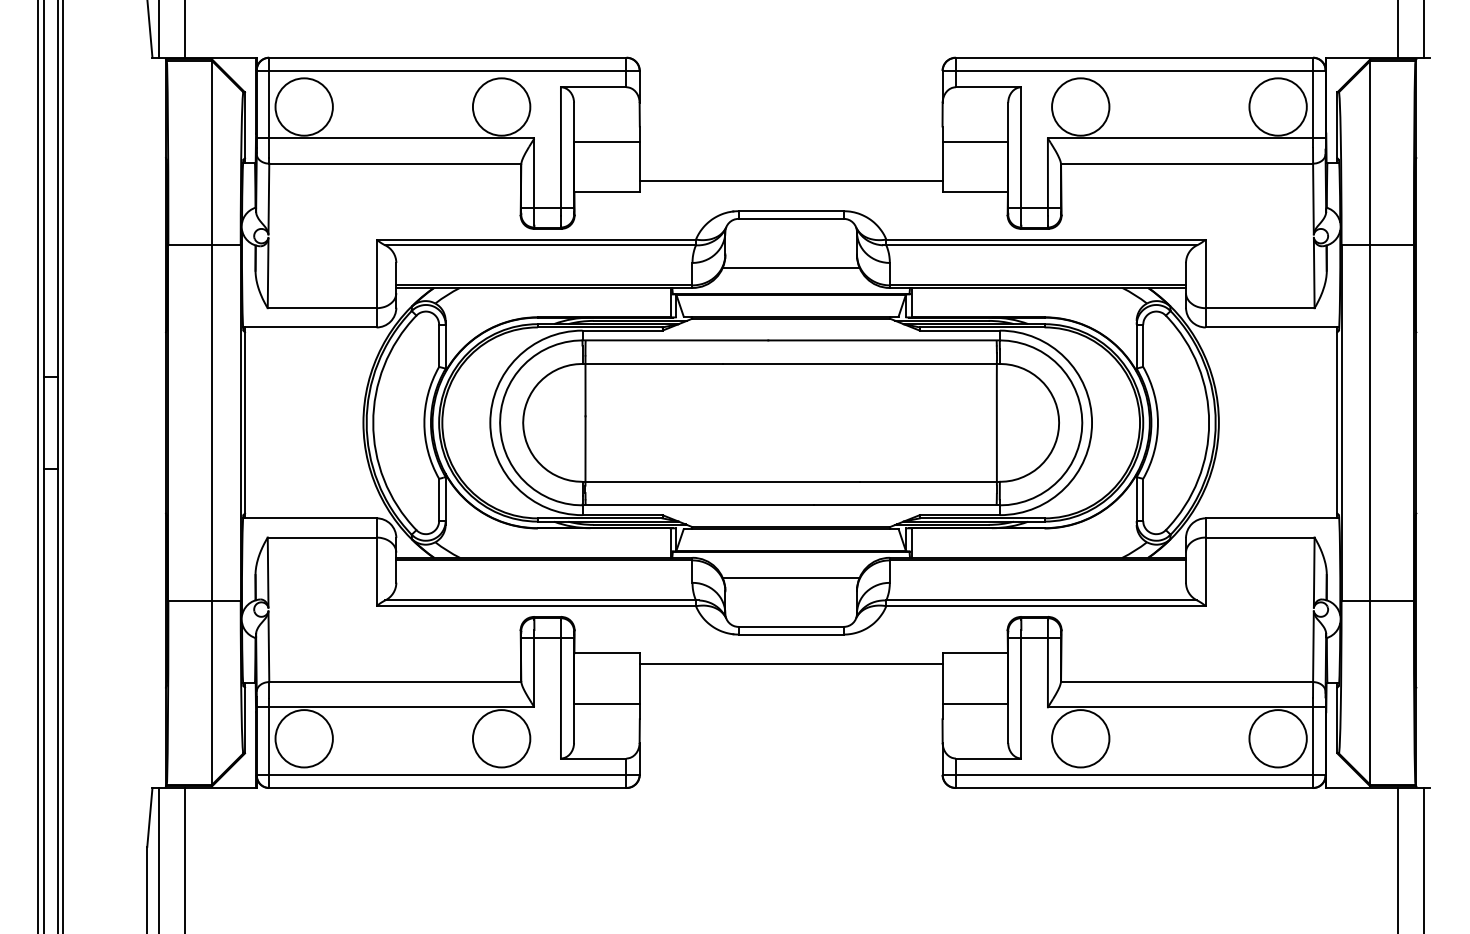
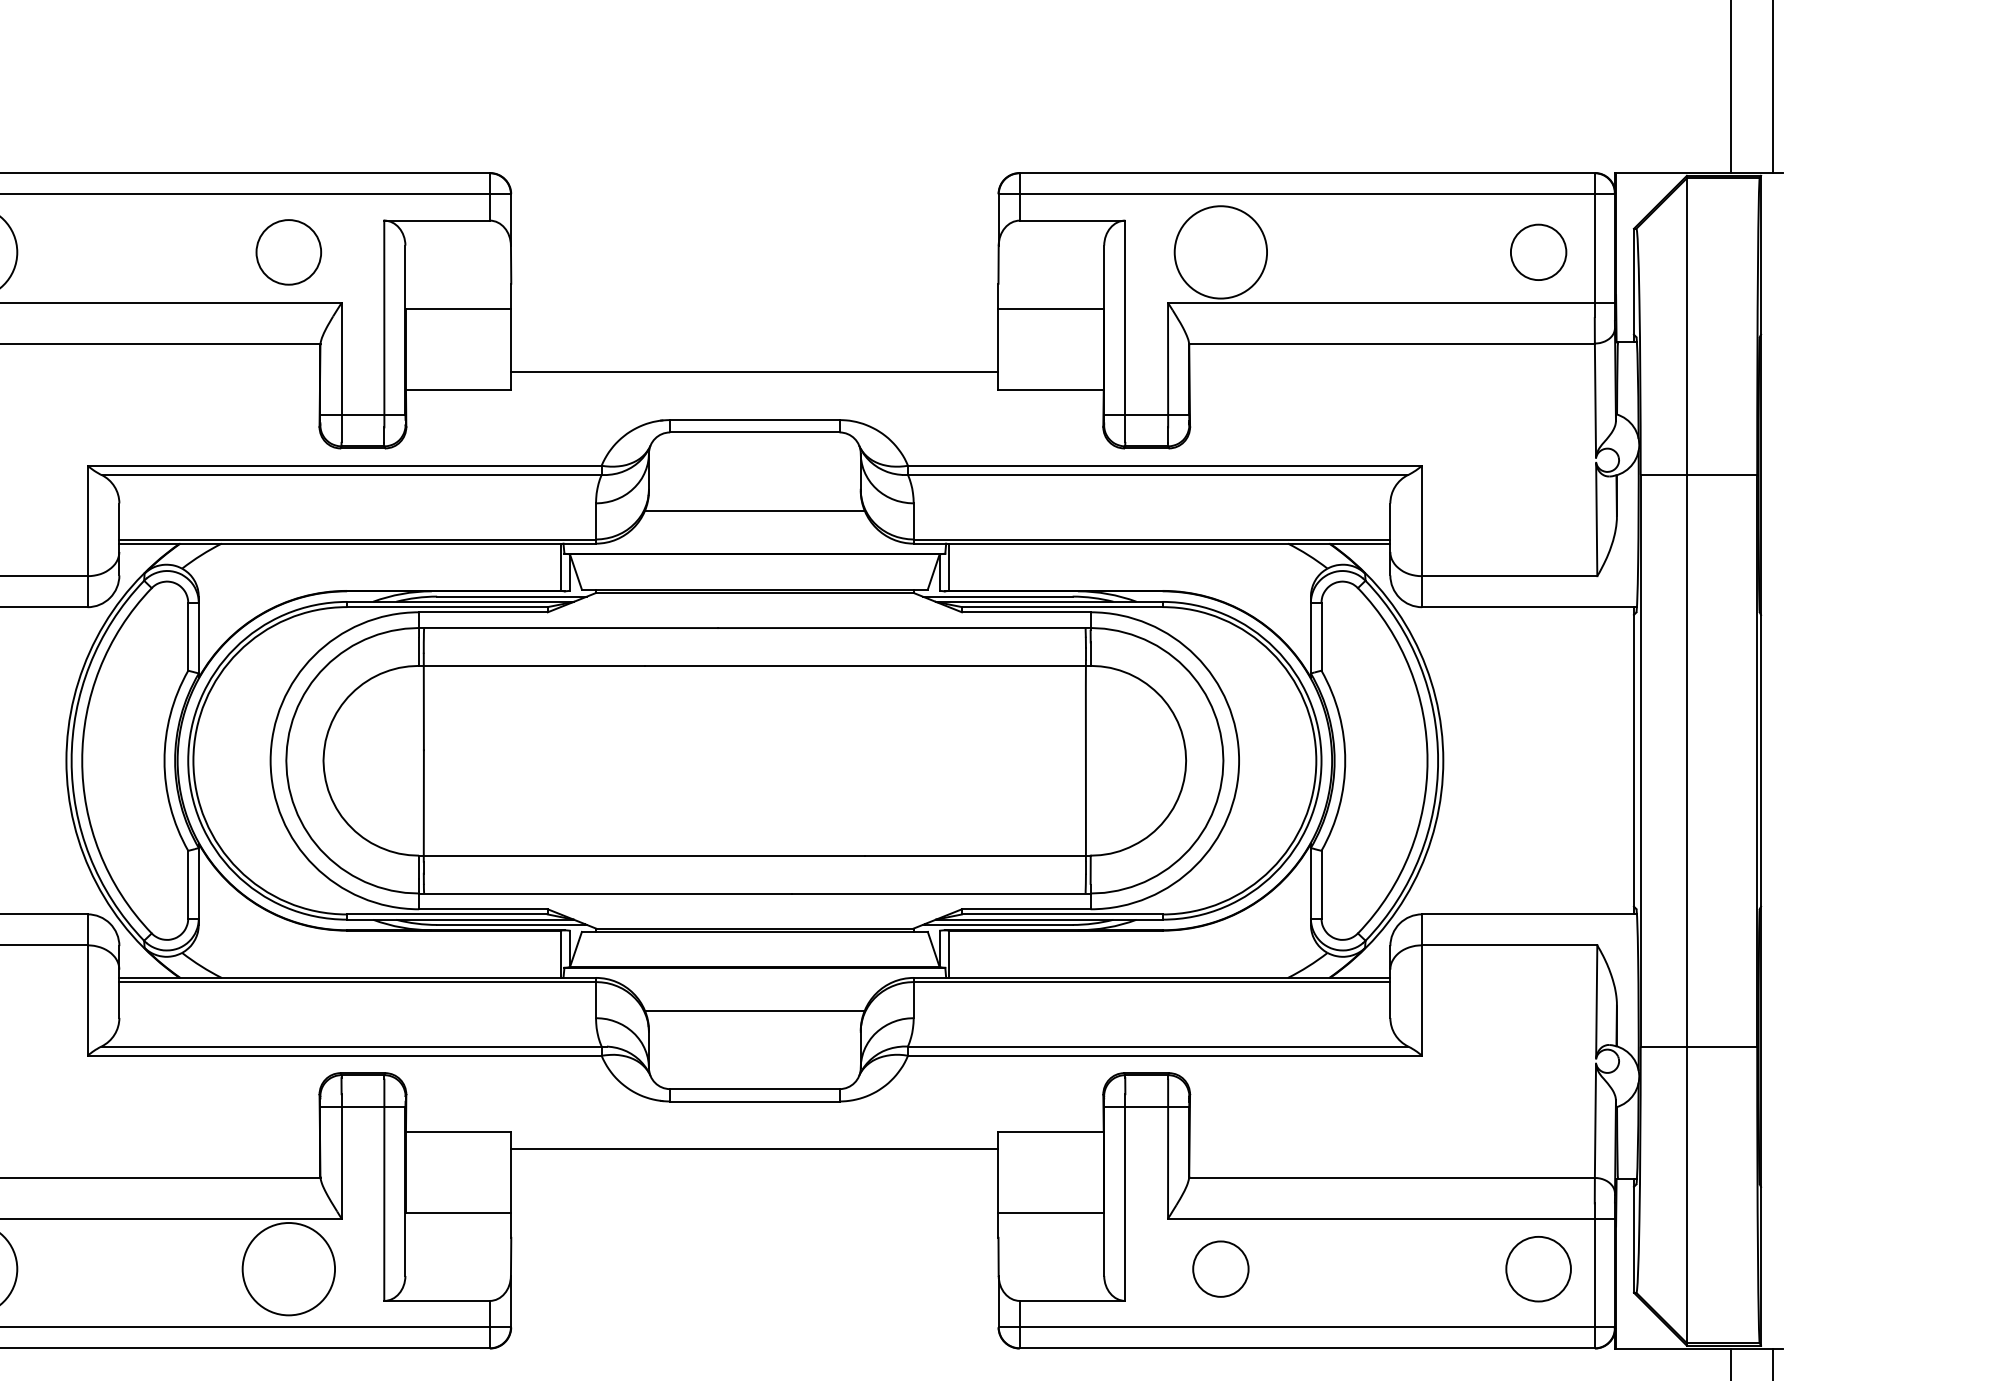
circle: (501, 106) -> (288, 251), size x0.7
circle: (1277, 106) -> (1537, 251), size x0.6
circle: (1080, 738) -> (1220, 1268), size x0.6
circle: (1277, 738) -> (1537, 1268), size x0.7

